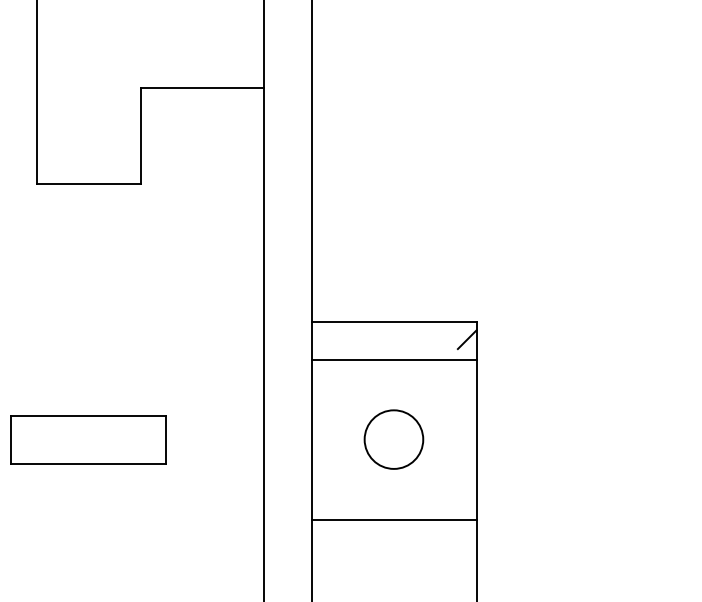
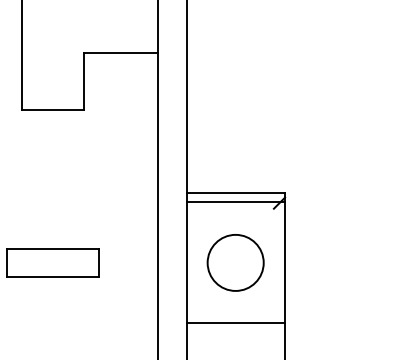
line: (393, 360) -> (235, 202), moved
circle: (393, 438) -> (235, 262), size x1.6
line: (393, 519) -> (235, 322), moved

